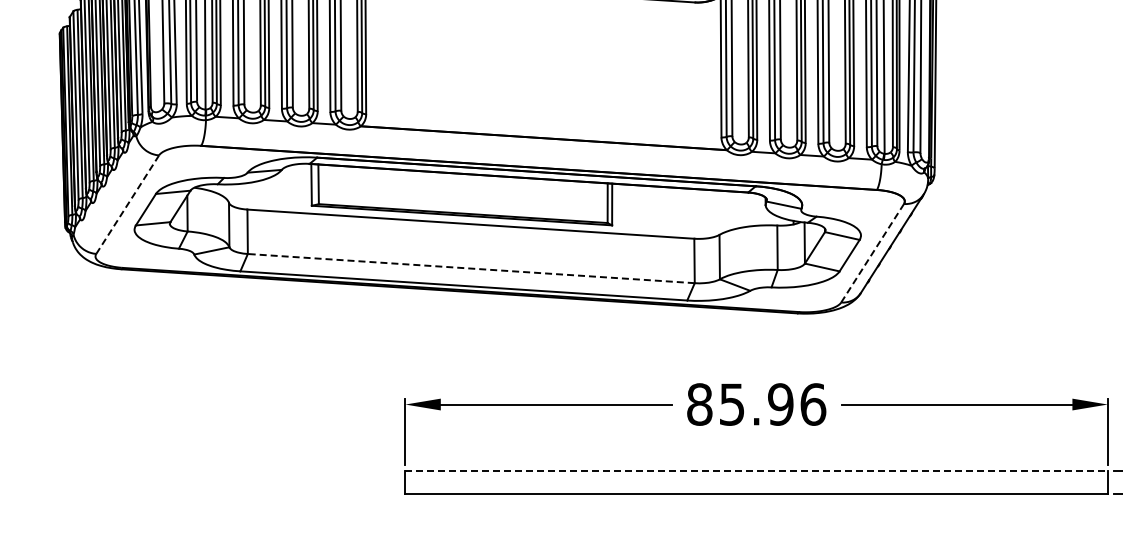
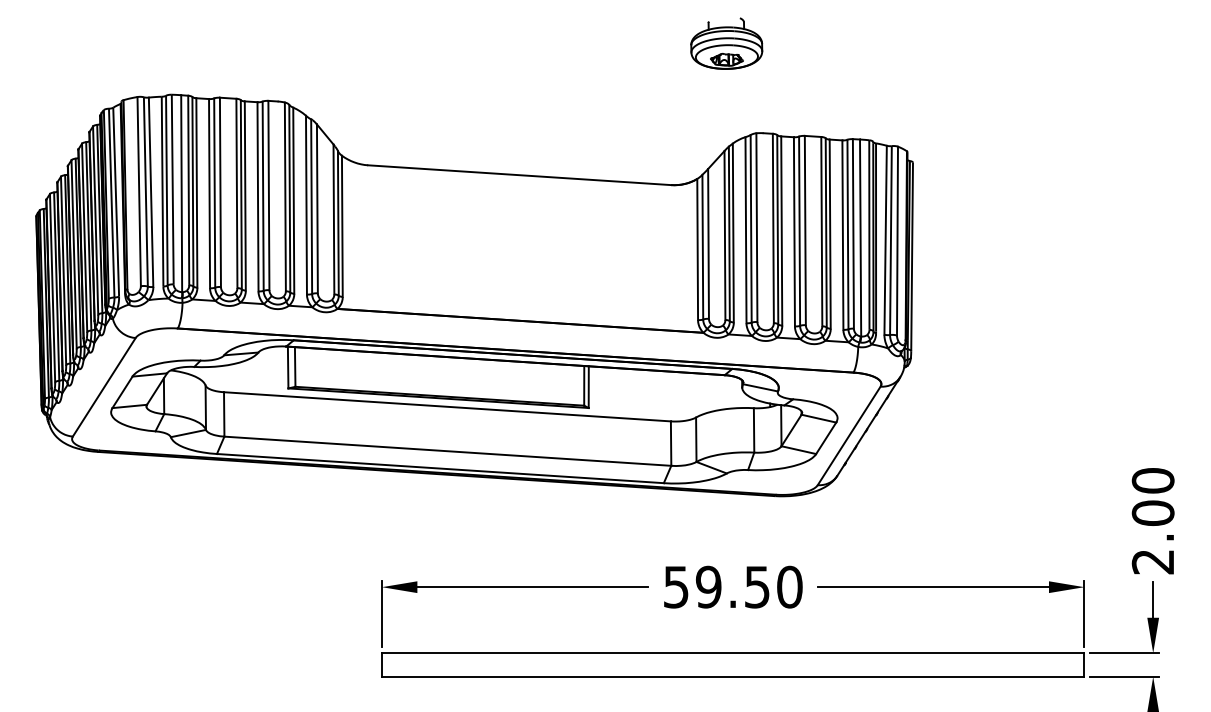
line: (127, 204) -> (104, 387), dashed -> solid
line: (872, 252) -> (849, 435), dashed -> solid
line: (470, 268) -> (447, 451), dashed -> solid
text: (755, 403) -> (732, 586), 85.96 -> 59.50
line: (756, 470) -> (733, 653), dashed -> solid

